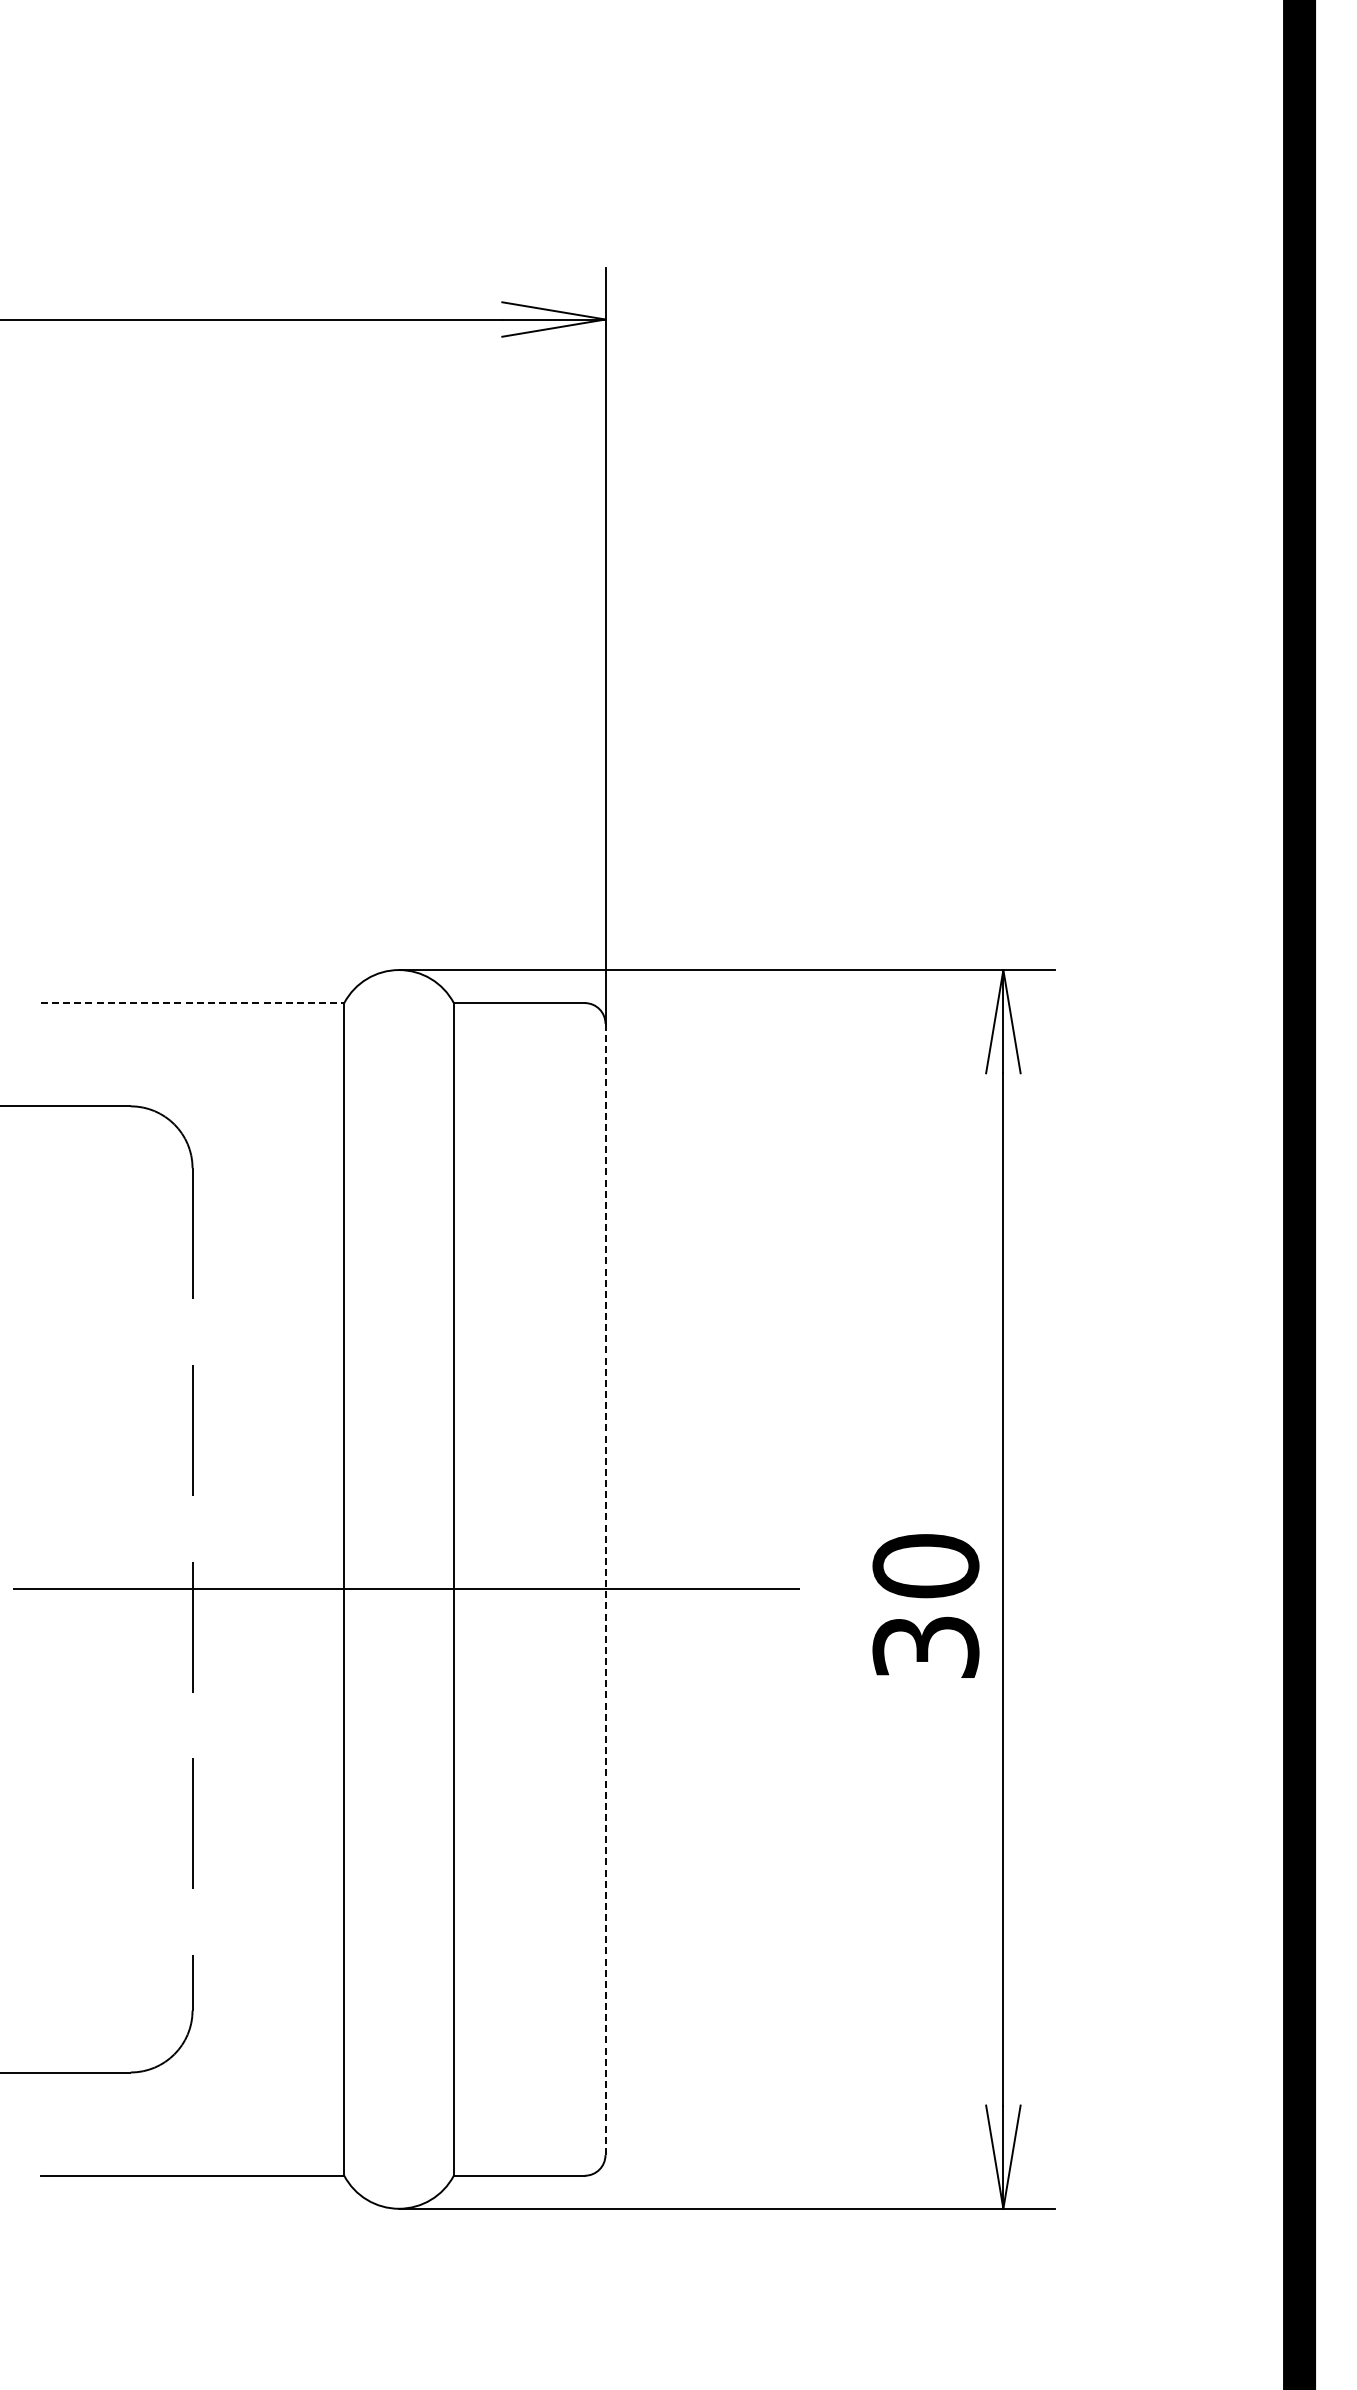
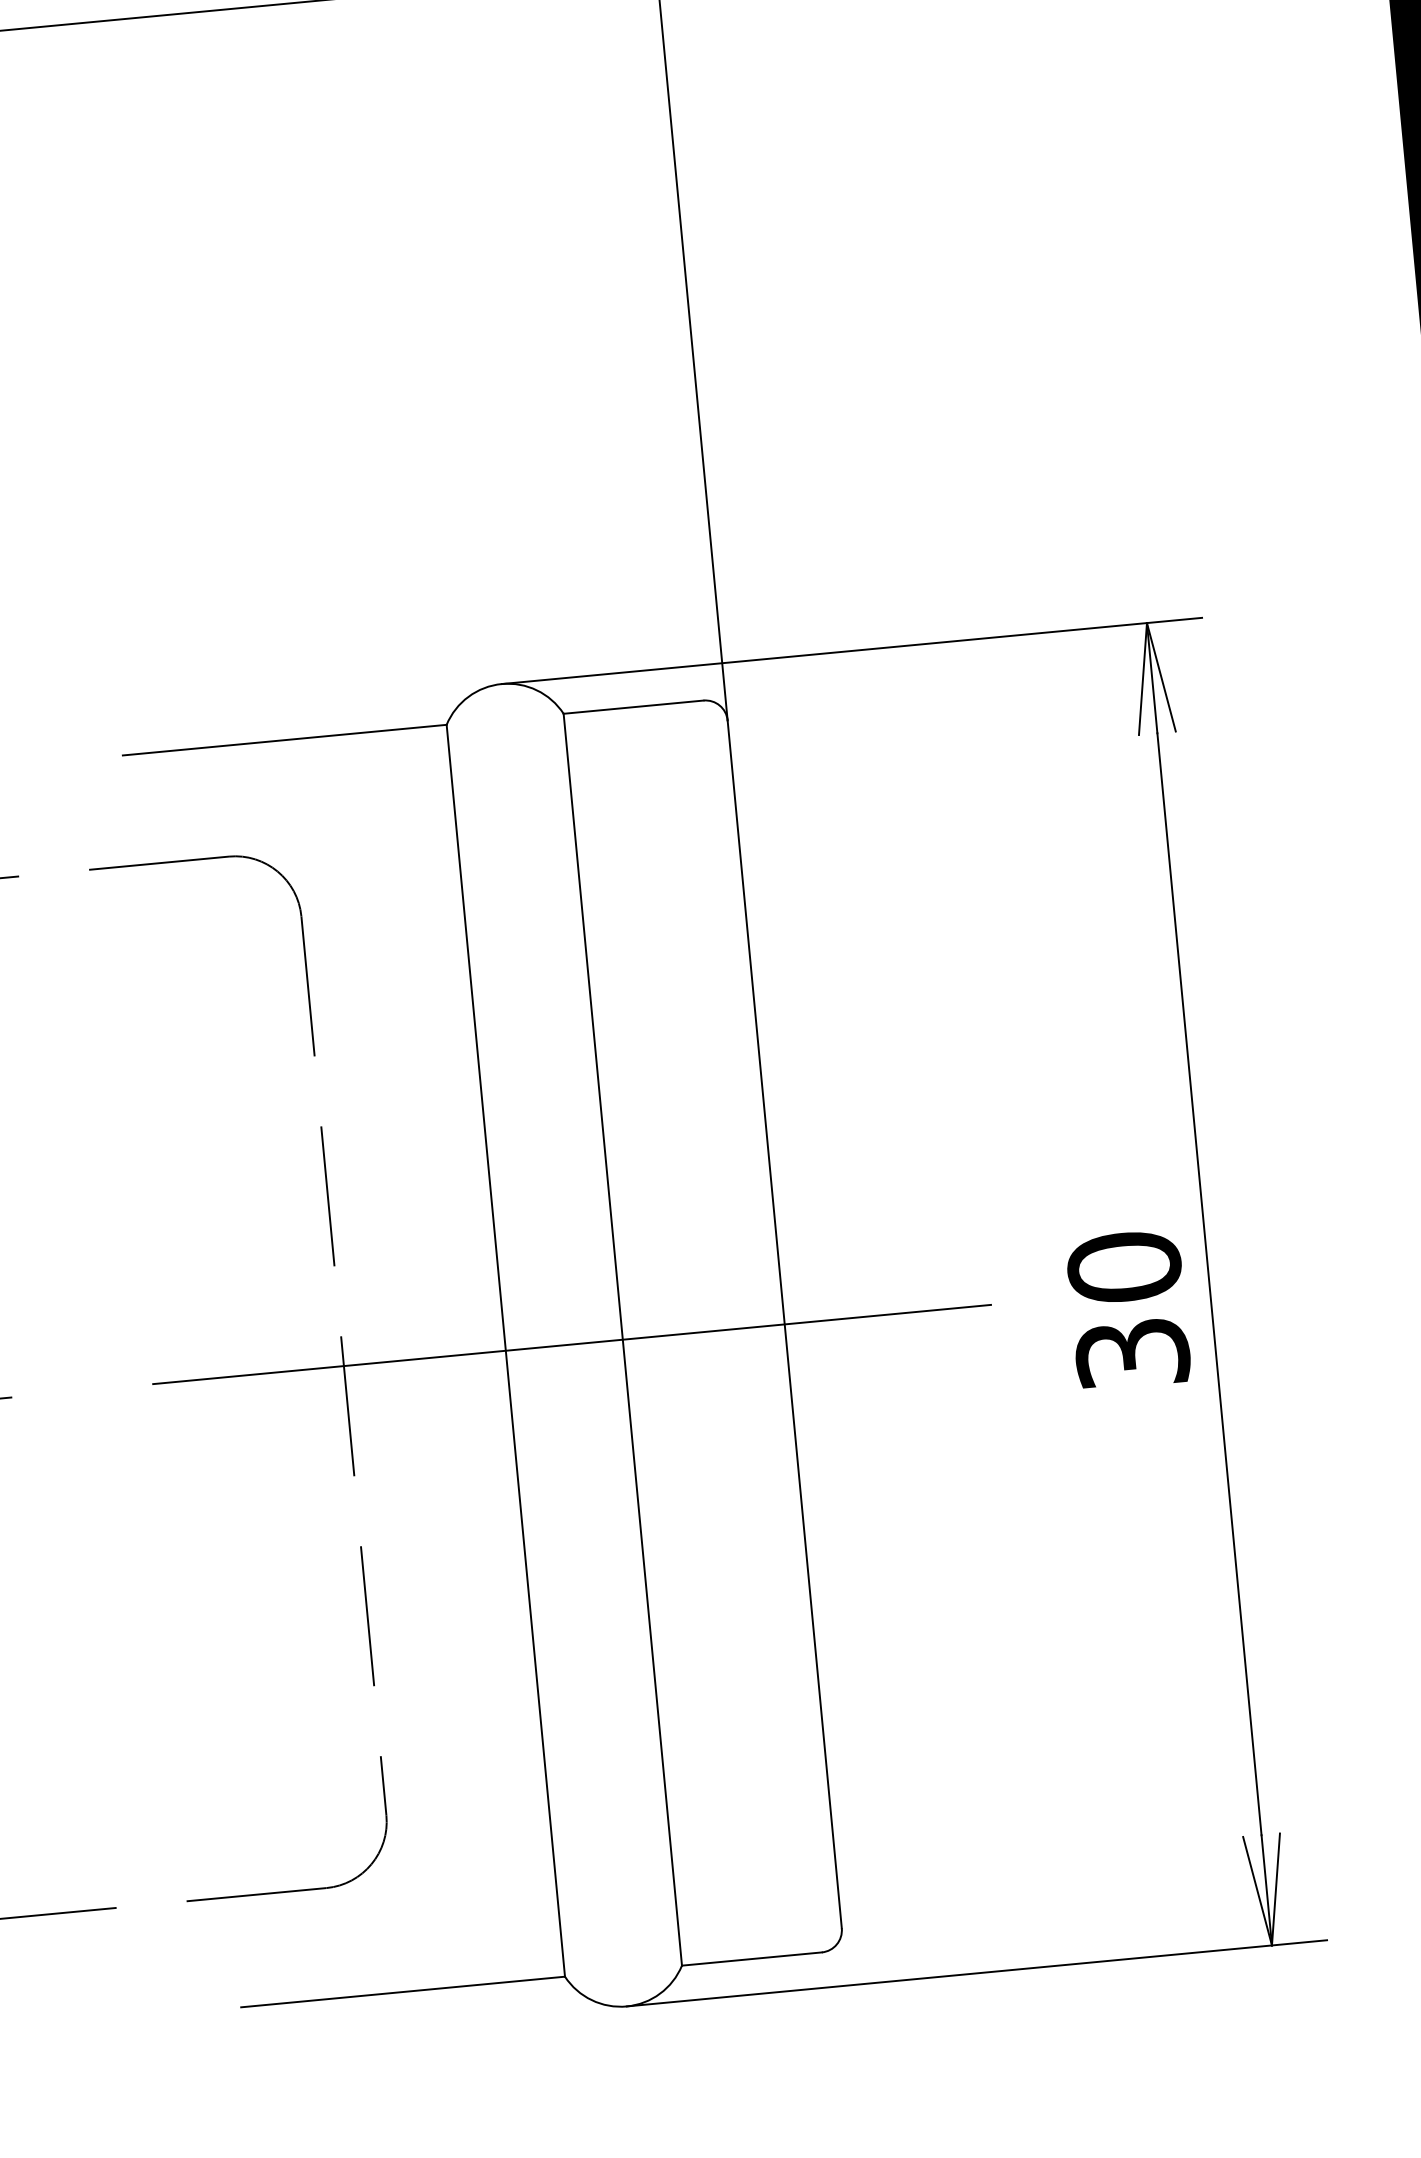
line: (192, 1003) -> (284, 740), dashed -> solid
line: (605, 1589) -> (784, 1324), dashed -> solid

